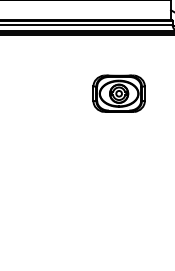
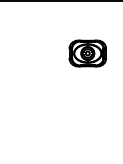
part: (118, 93) -> (87, 53), moved

